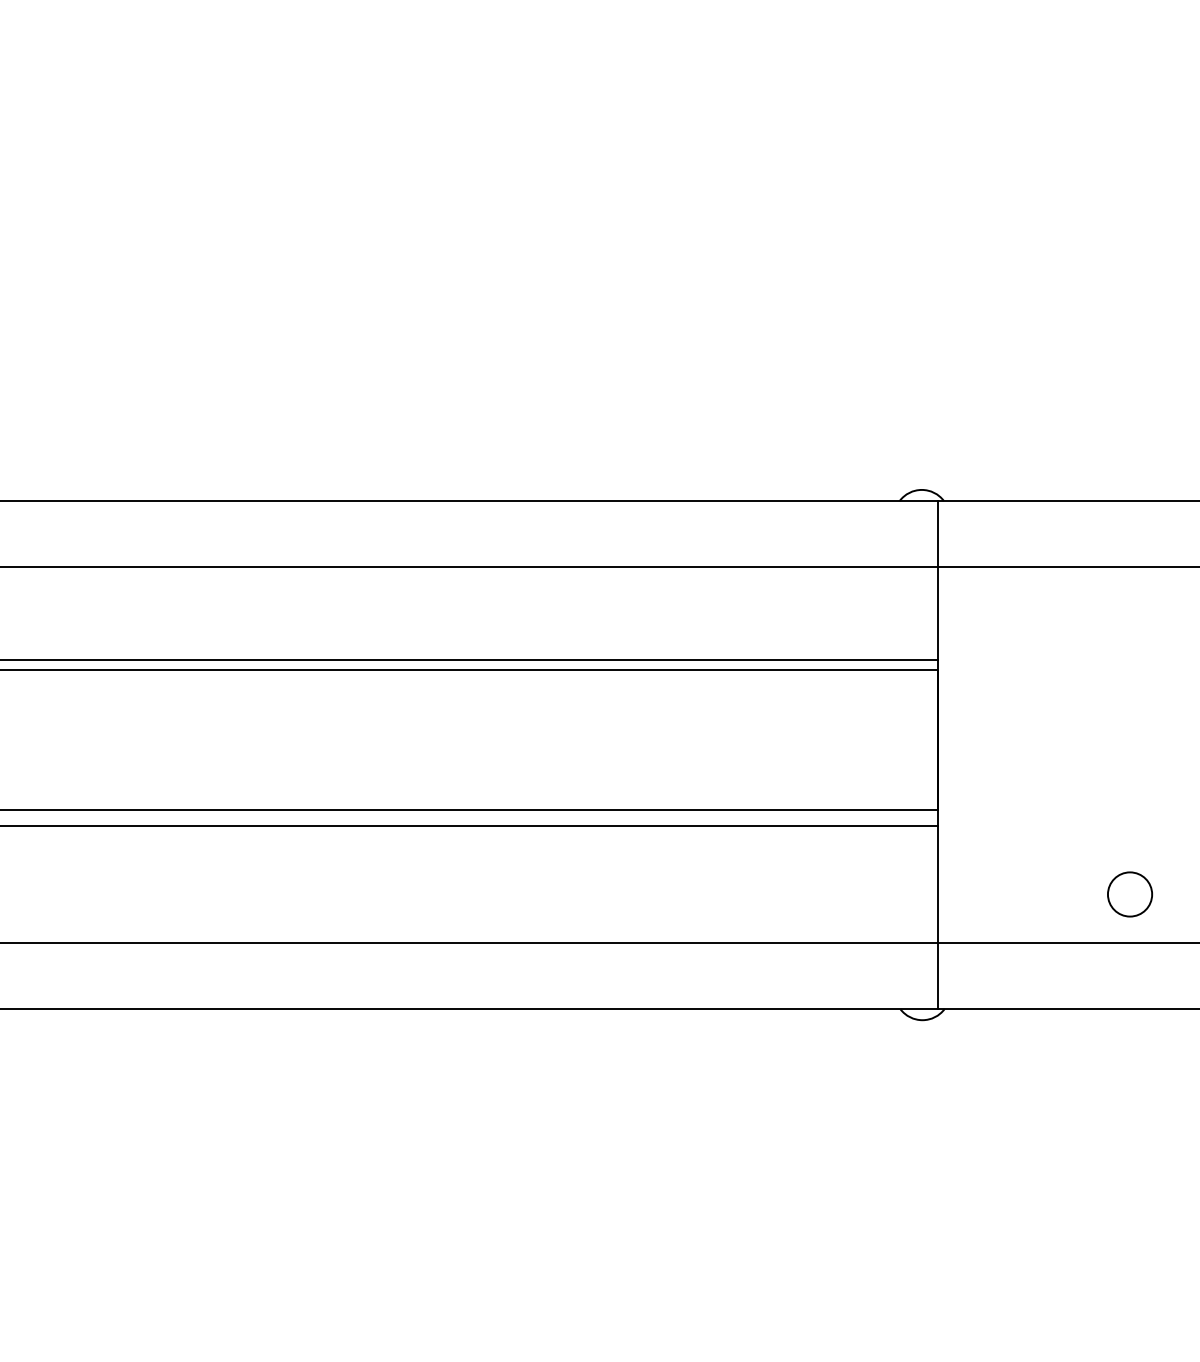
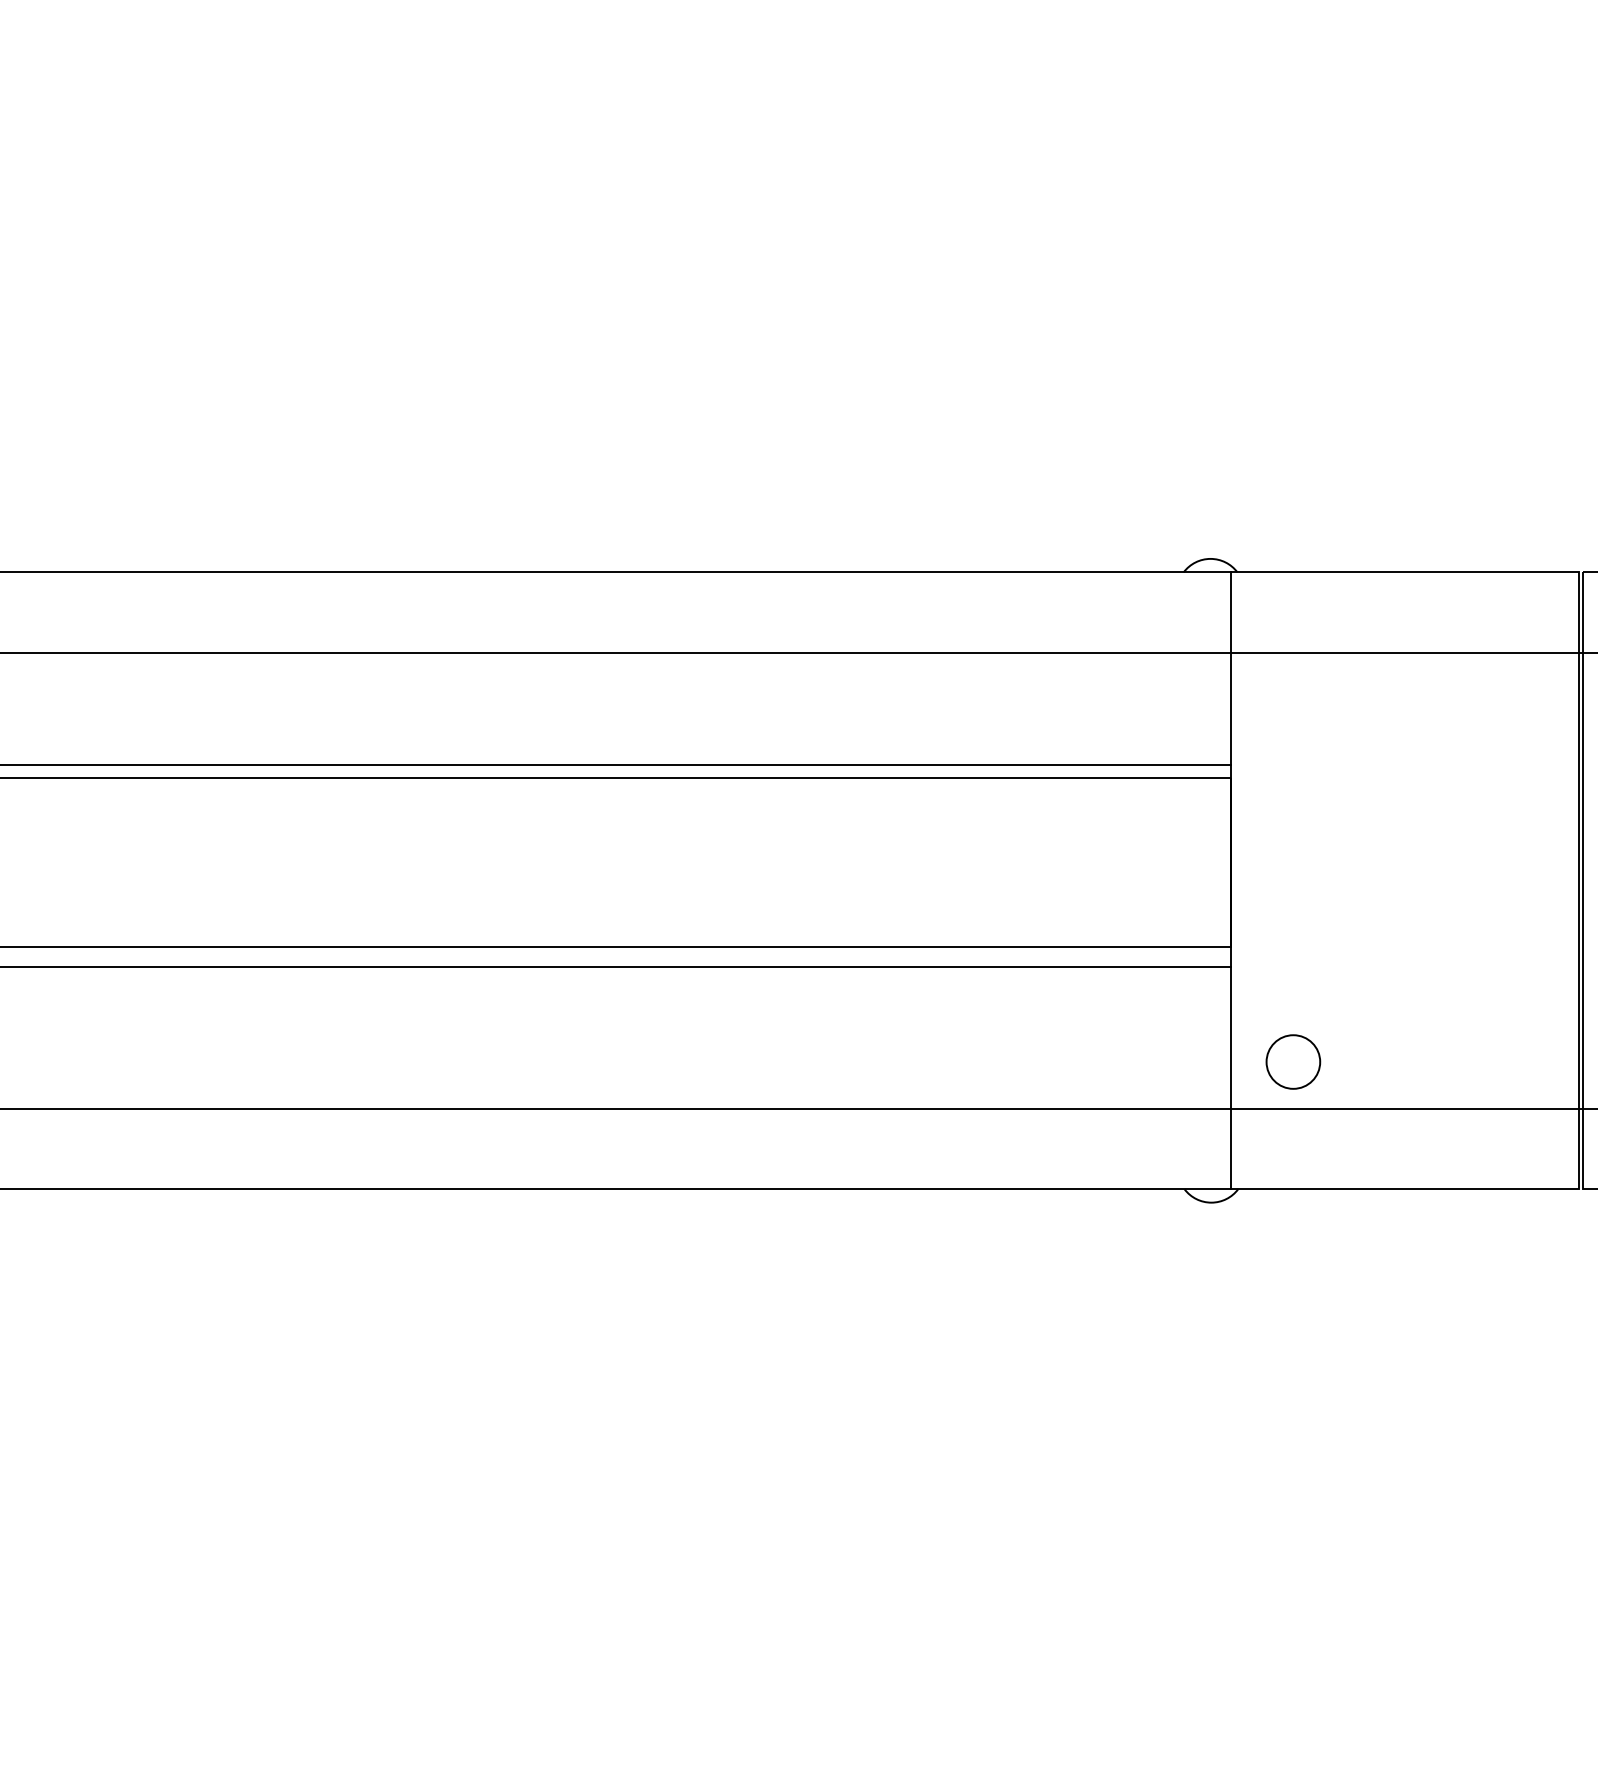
circle: (1130, 894) -> (1293, 1061), moved

